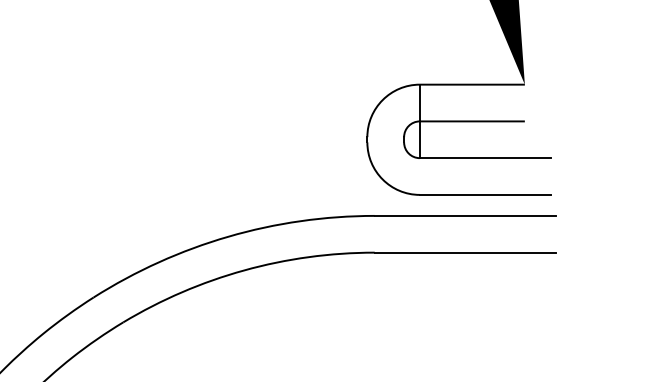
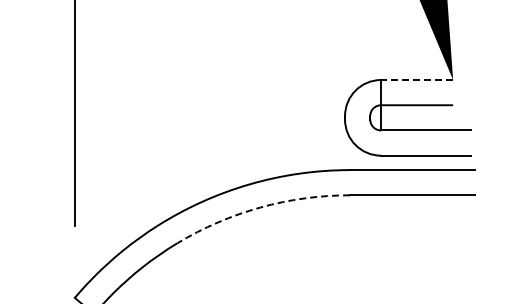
arc: (465, 85) -> (412, 80), solid -> dashed
arc: (244, 270) -> (260, 207), solid -> dashed

